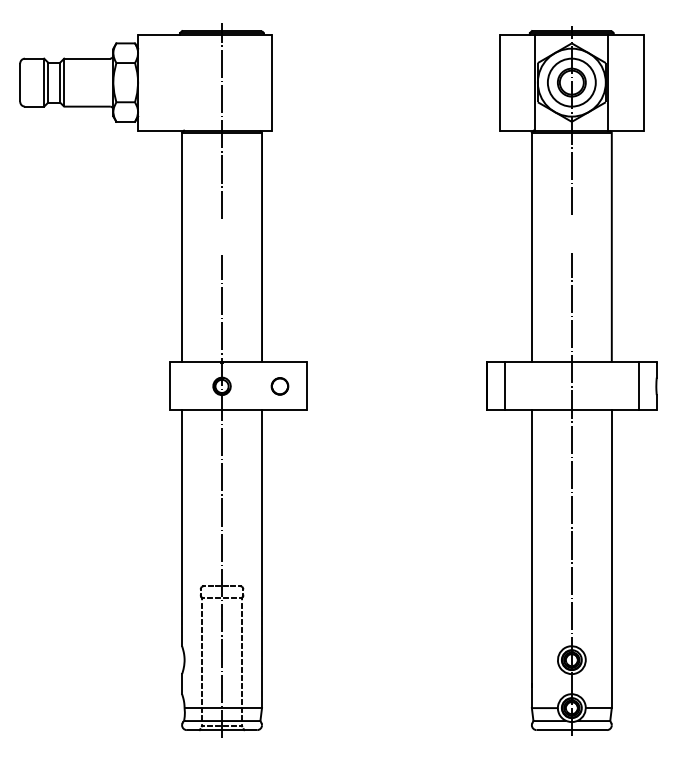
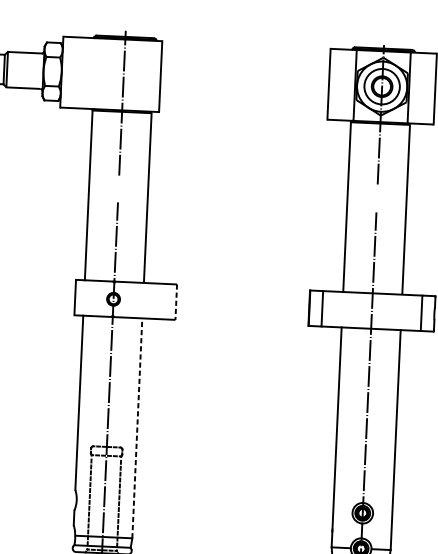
part: (279, 386) -> (156, 301), removed
line: (306, 386) -> (175, 302), solid -> dashed
line: (262, 559) -> (137, 428), solid -> dashed

